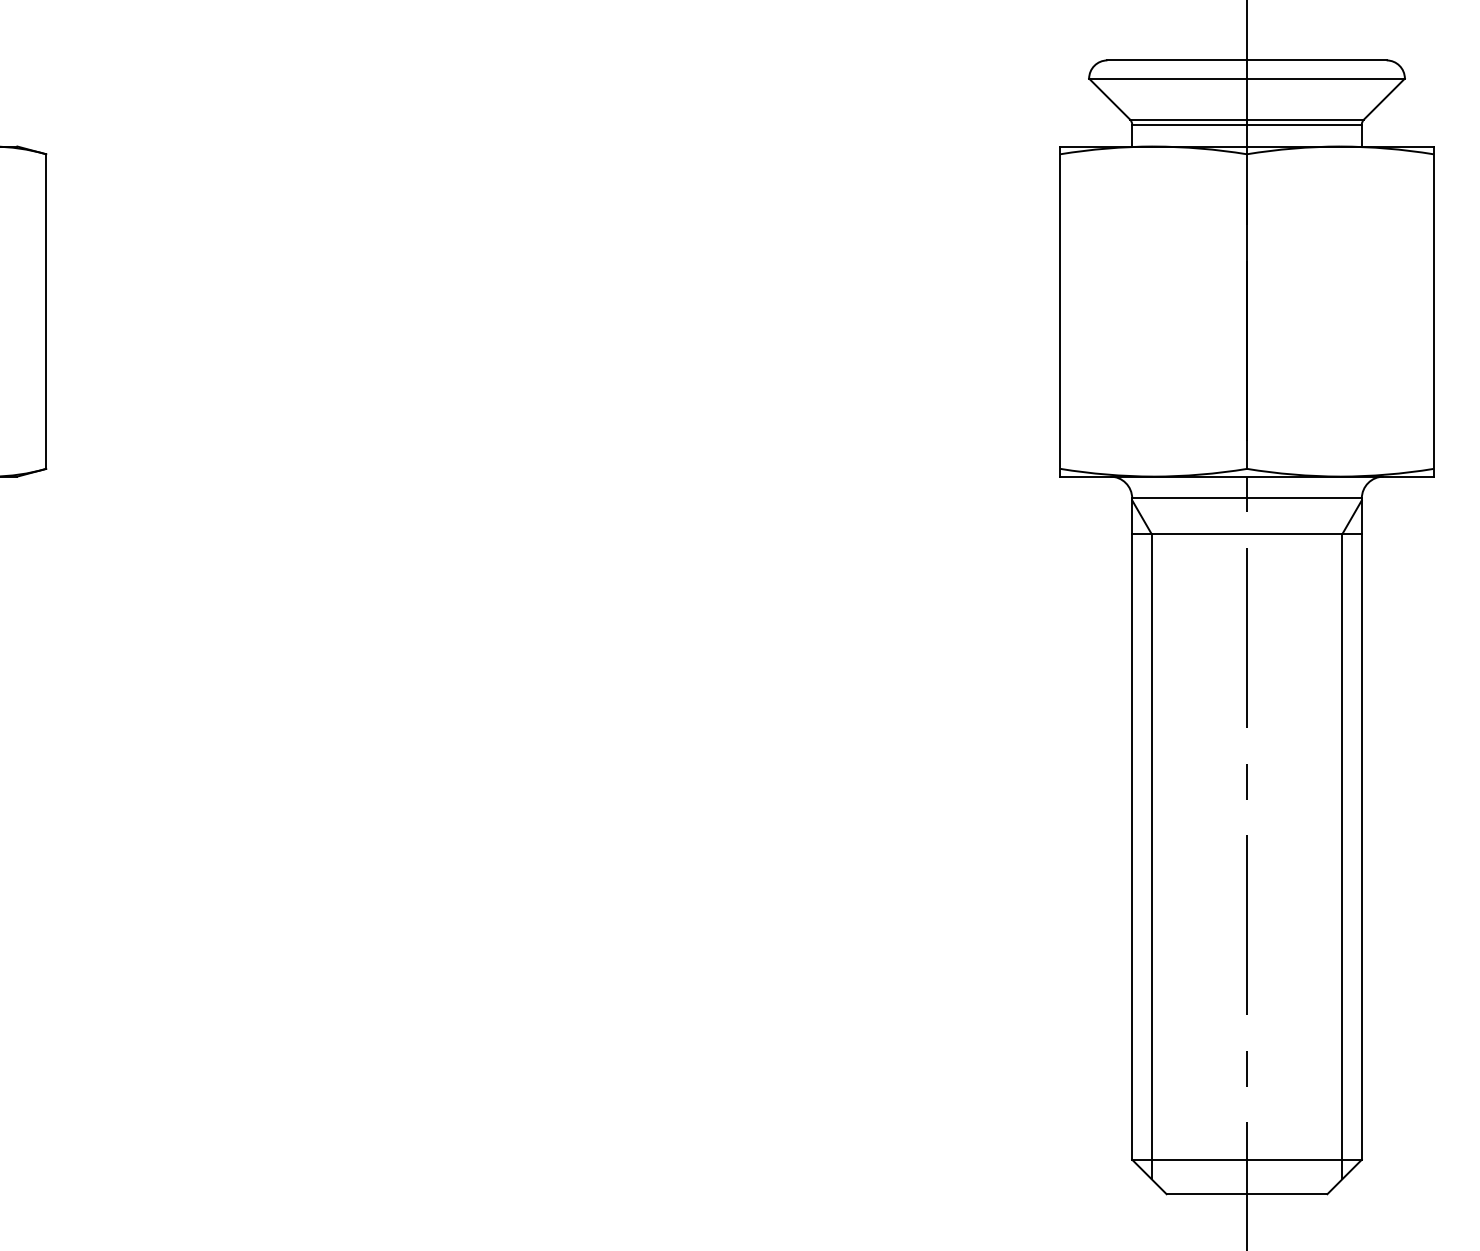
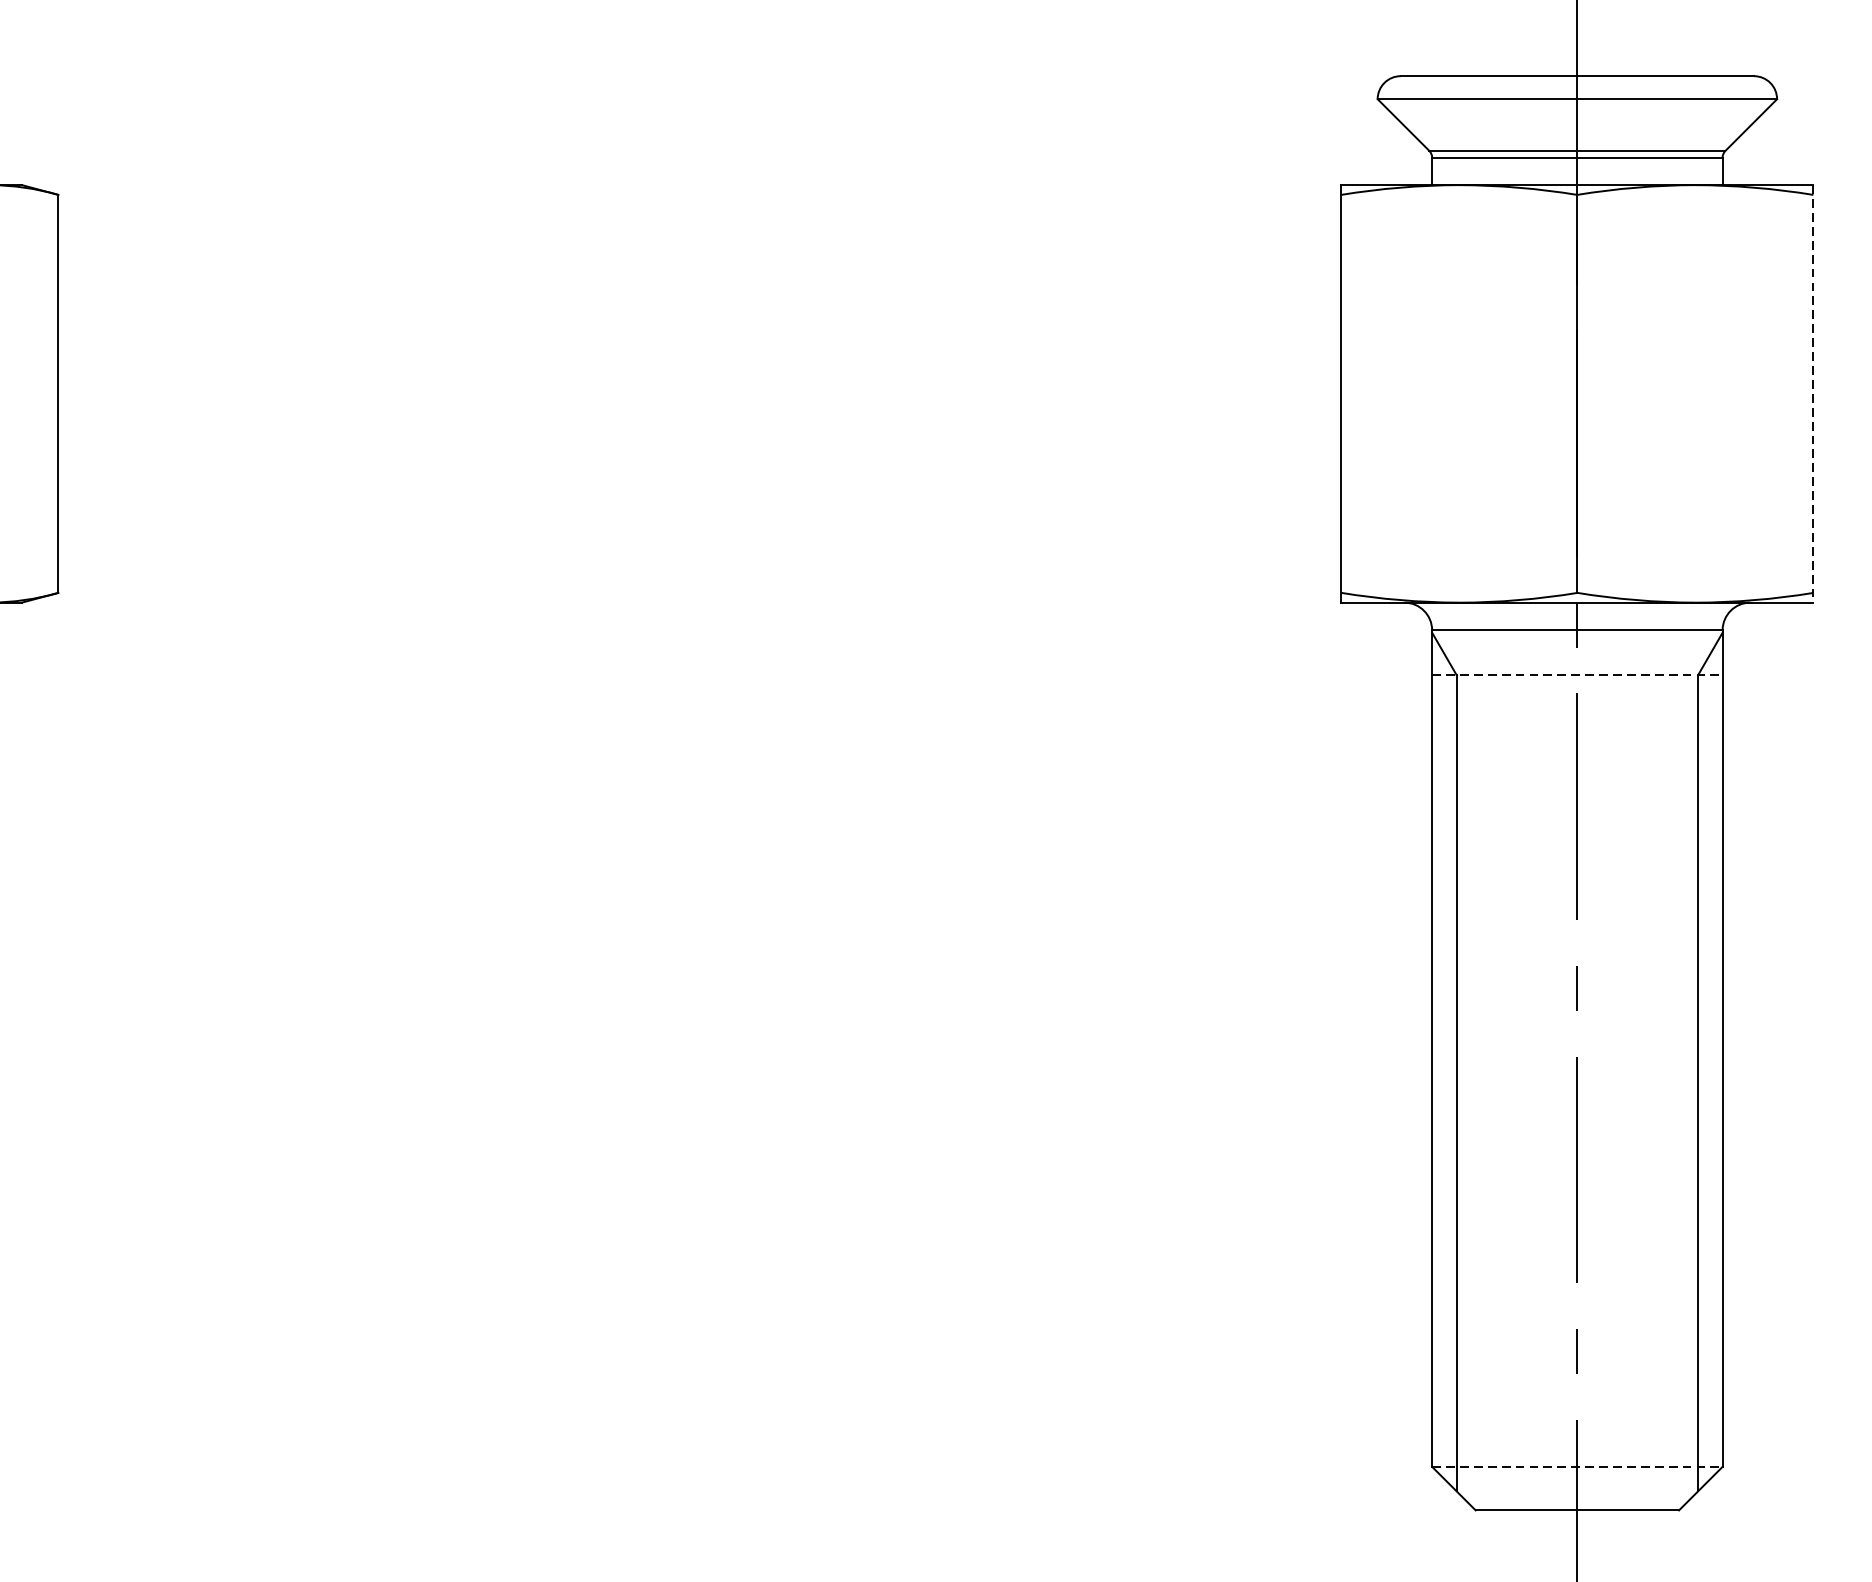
line: (1433, 312) -> (1813, 395), solid -> dashed
line: (1247, 534) -> (1577, 675), solid -> dashed
line: (1247, 1159) -> (1577, 1466), solid -> dashed

